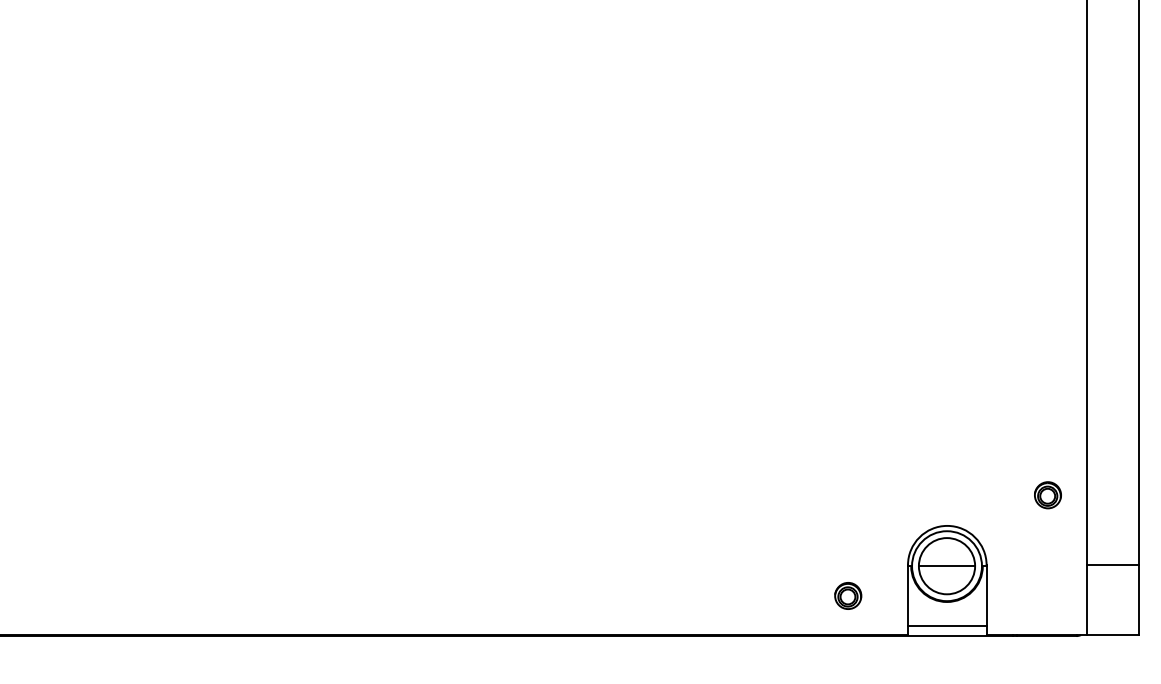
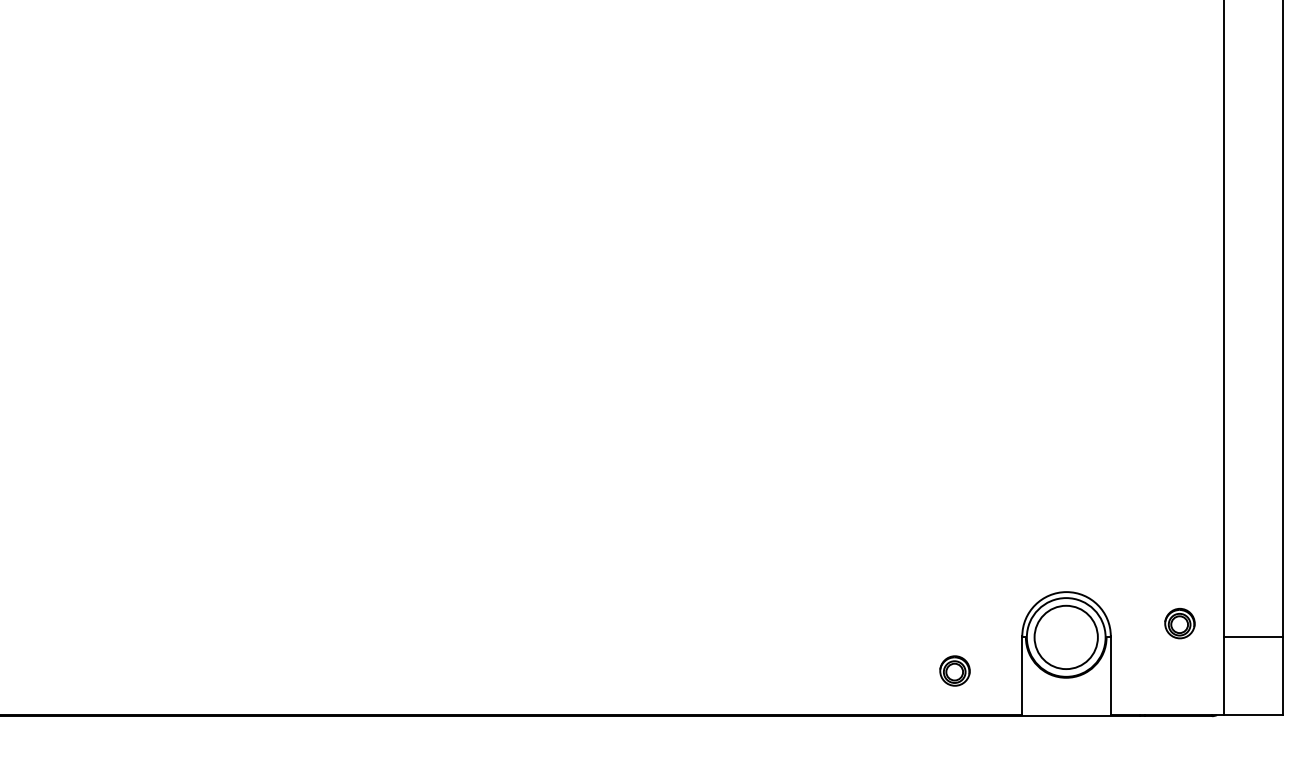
part: (1047, 495) -> (1179, 623), moved
line: (946, 566) -> (1065, 637), removed
line: (947, 625) -> (1066, 704), removed

